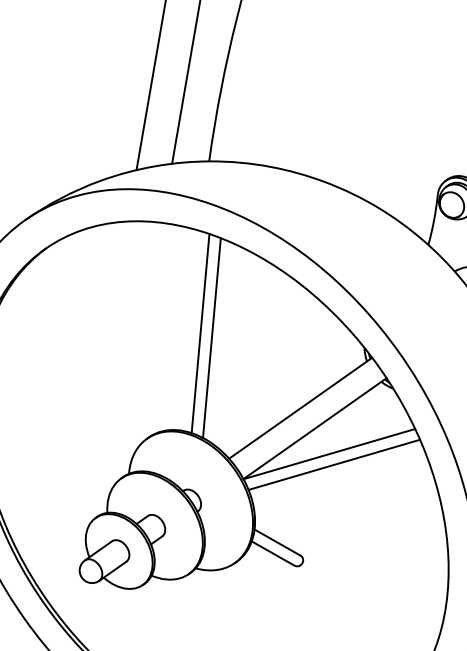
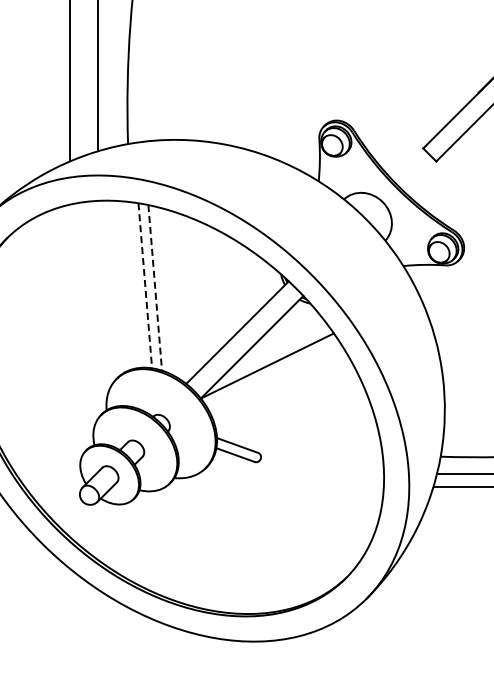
line: (200, 333) -> (145, 285), solid -> dashed
line: (212, 338) -> (155, 288), solid -> dashed
line: (333, 464) -> (272, 373), removed

